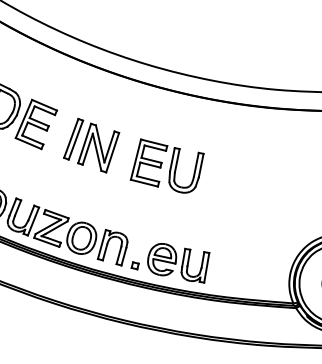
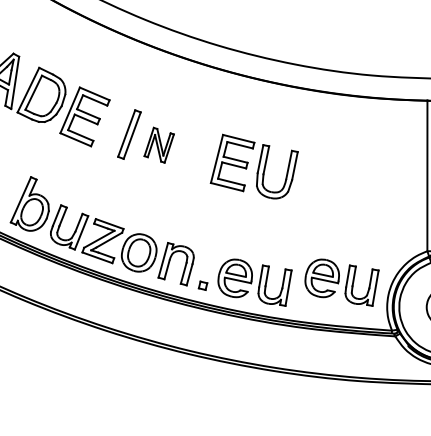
part: (97, 148) -> (158, 145), size x0.6
part: (166, 165) -> (253, 166), moved
part: (251, 263) -> (341, 282), added

